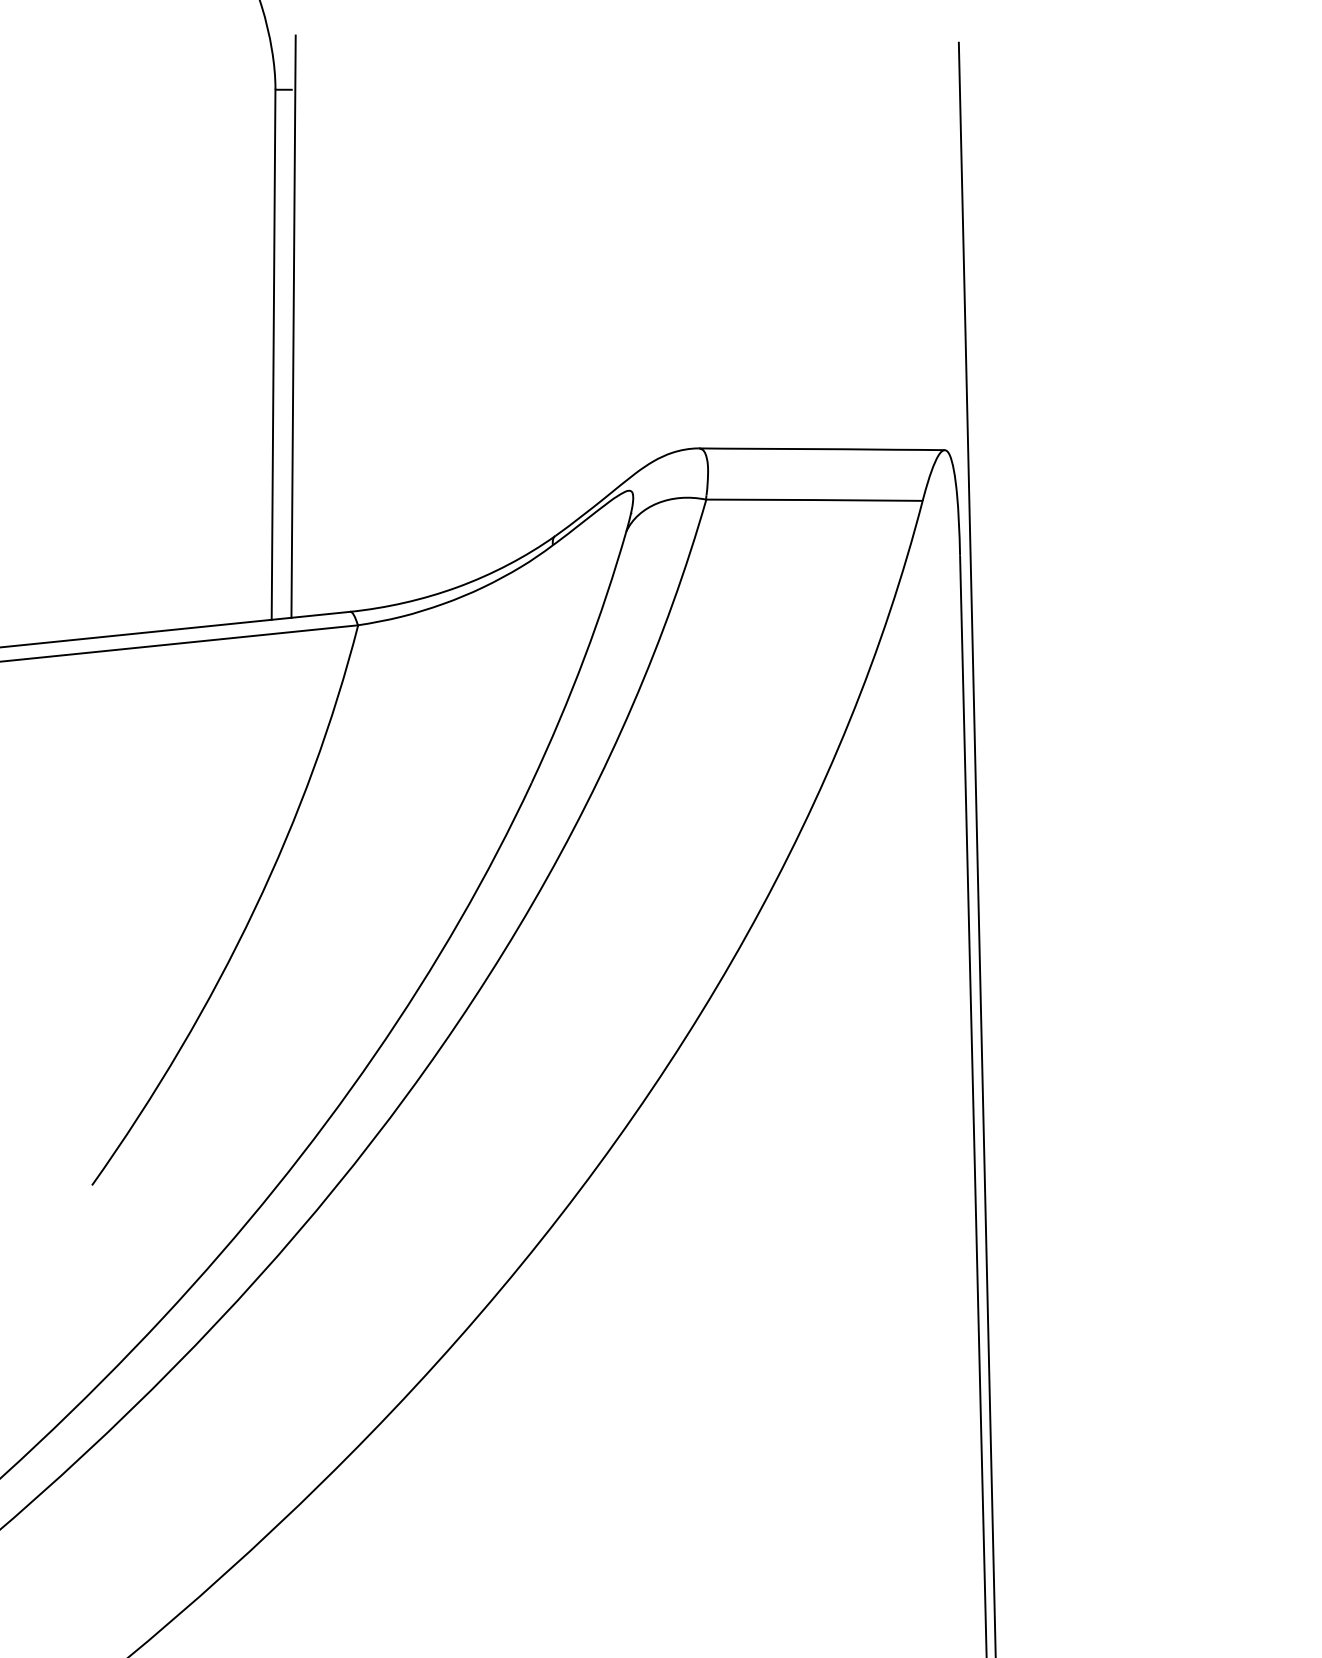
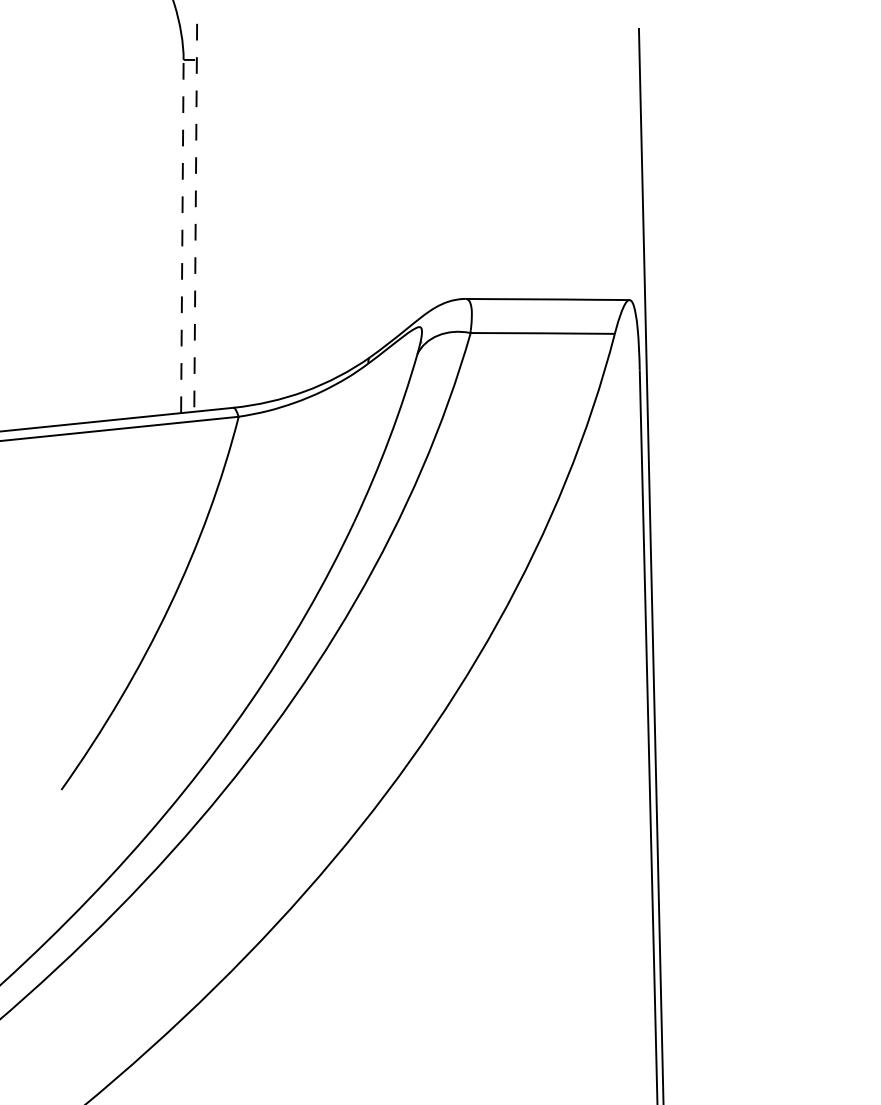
line: (293, 326) -> (195, 217), solid -> dashed
line: (273, 354) -> (182, 236), solid -> dashed

